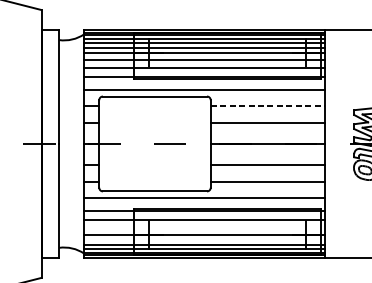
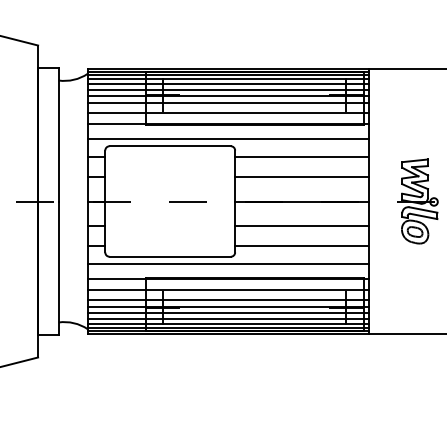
line: (267, 105) -> (301, 156), dashed -> solid
line: (204, 228) -> (227, 299), added
line: (204, 239) -> (227, 312), added

